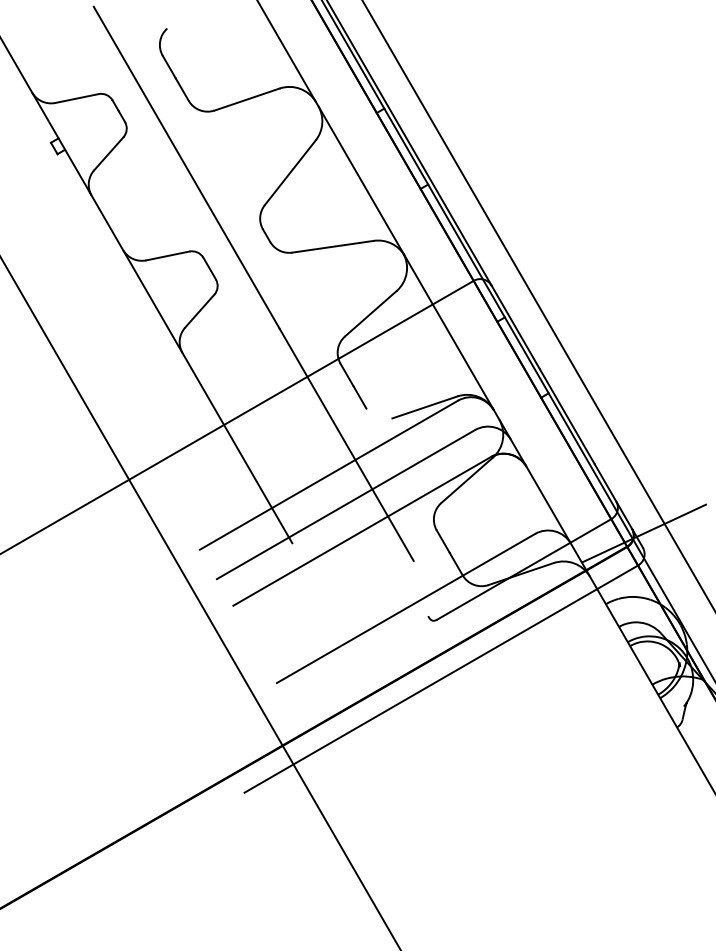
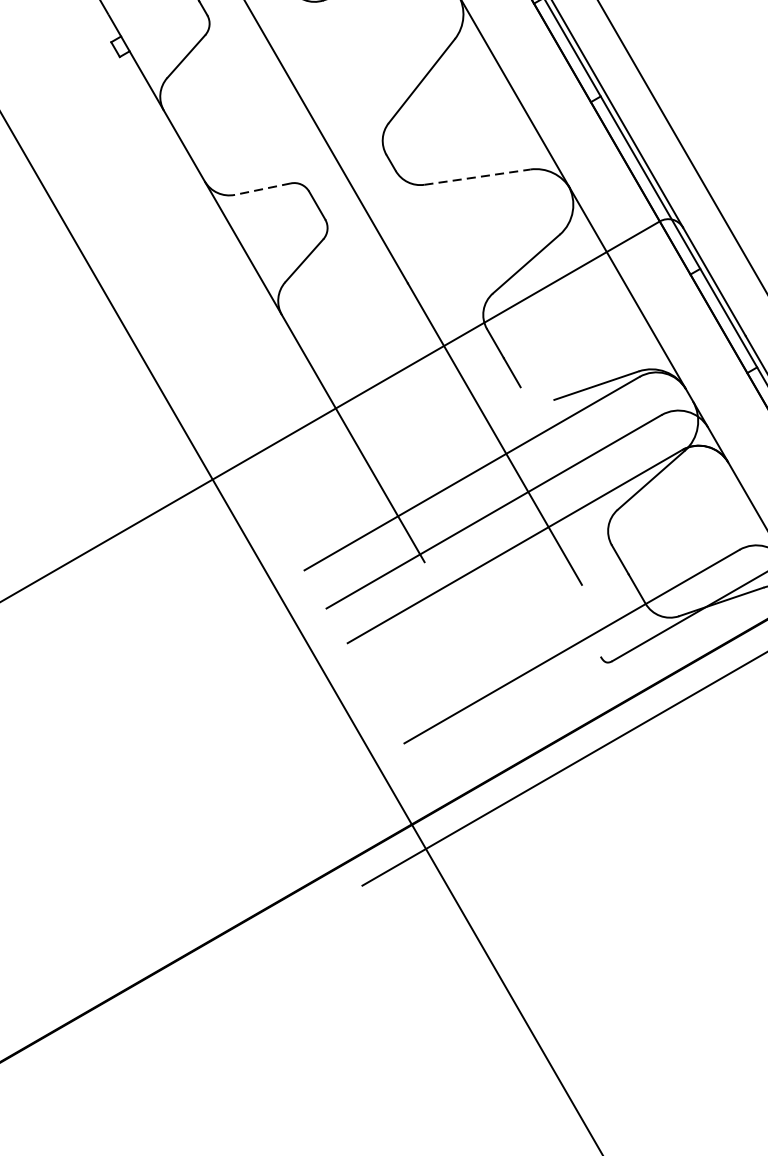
line: (333, 246) -> (477, 176), solid -> dashed
line: (167, 256) -> (262, 189), solid -> dashed

